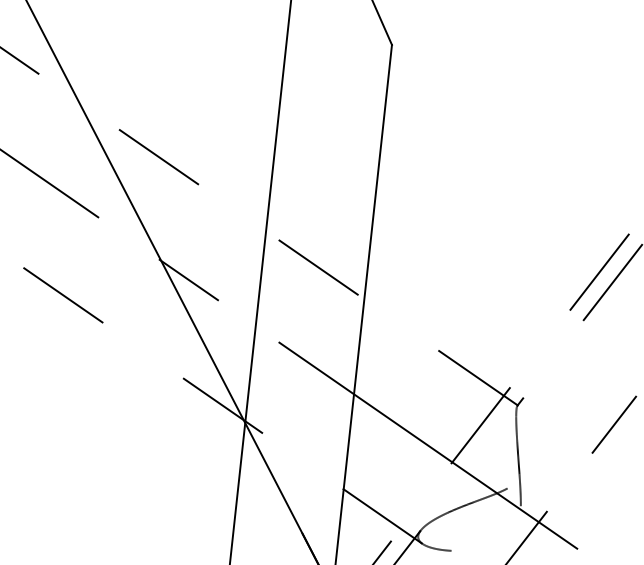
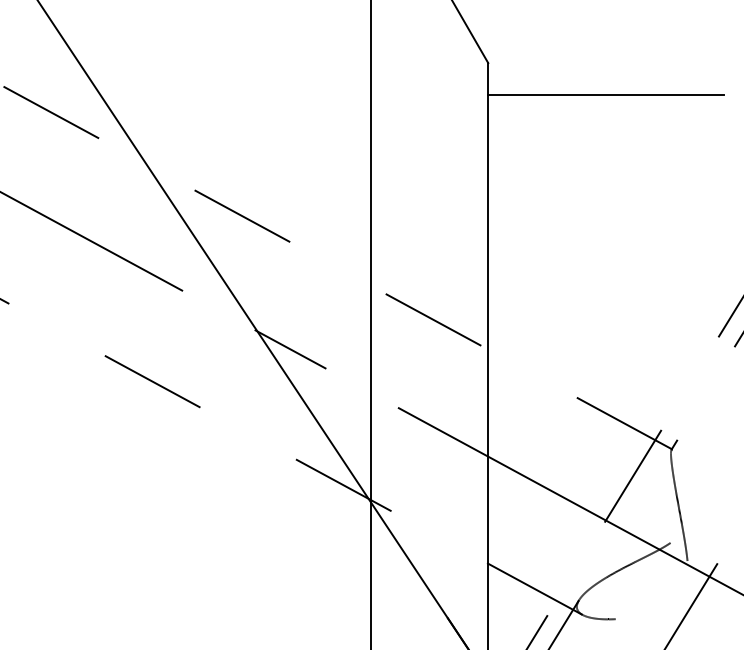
line: (493, 84) -> (605, 94), added

